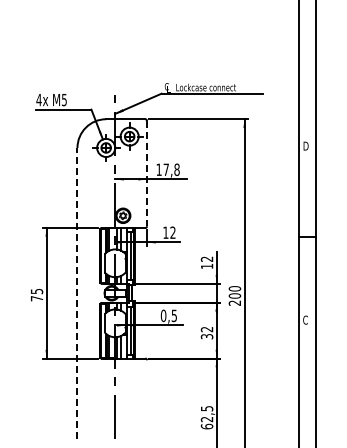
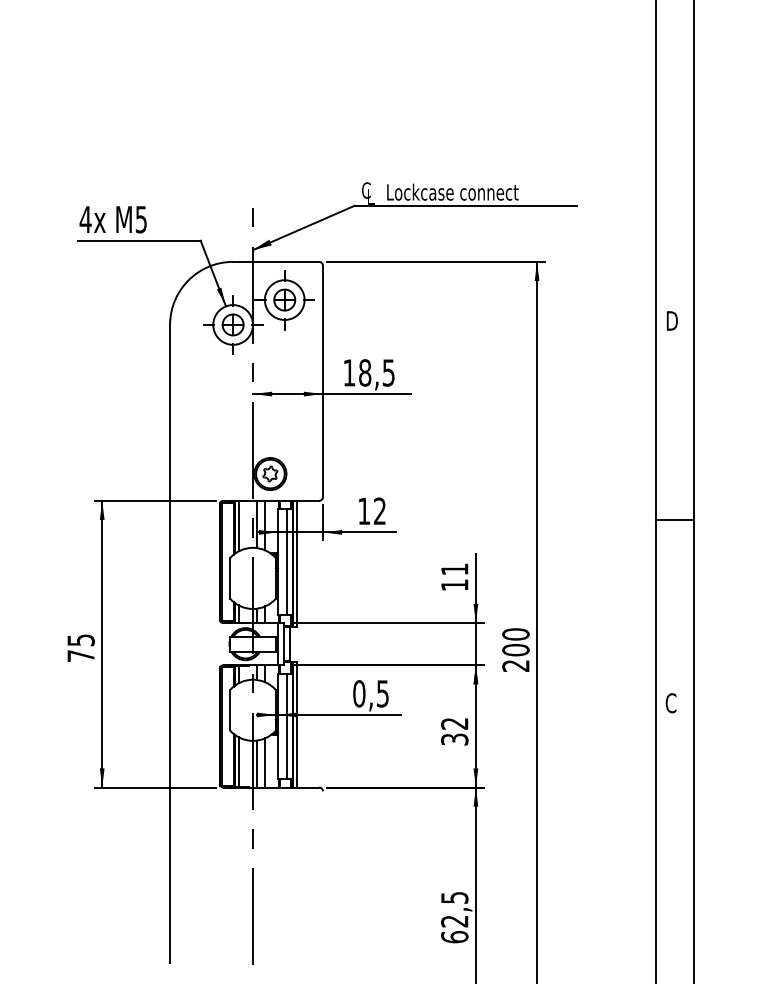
text: (171, 169) -> (376, 372), 17,8 -> 18,5
line: (147, 173) -> (323, 381), dashed -> solid
text: (206, 258) -> (453, 567), 12 -> 11
line: (77, 292) -> (170, 642), dashed -> solid

